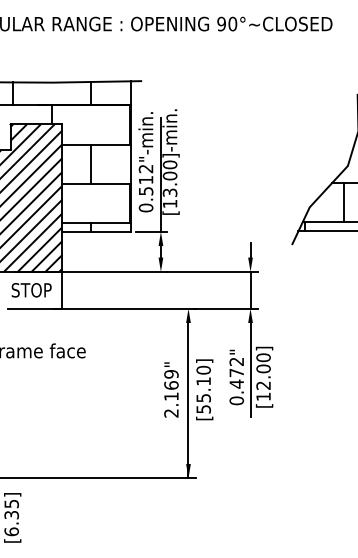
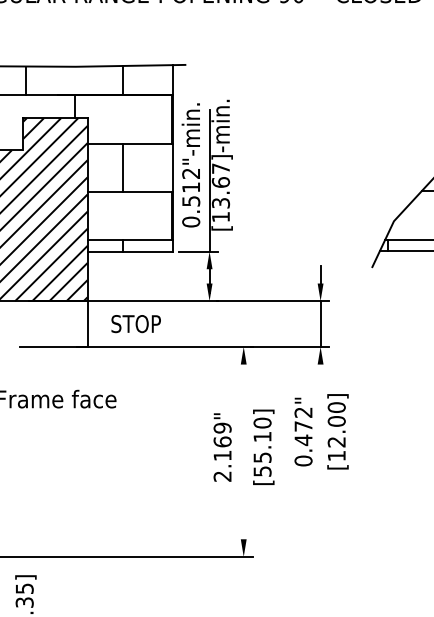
text: (169, 170) -> (220, 175), [13.00]-min. -> [13.67]-min.
text: (31, 290) -> (135, 324), moved
line: (250, 370) -> (320, 423), removed
line: (188, 400) -> (243, 460), removed

